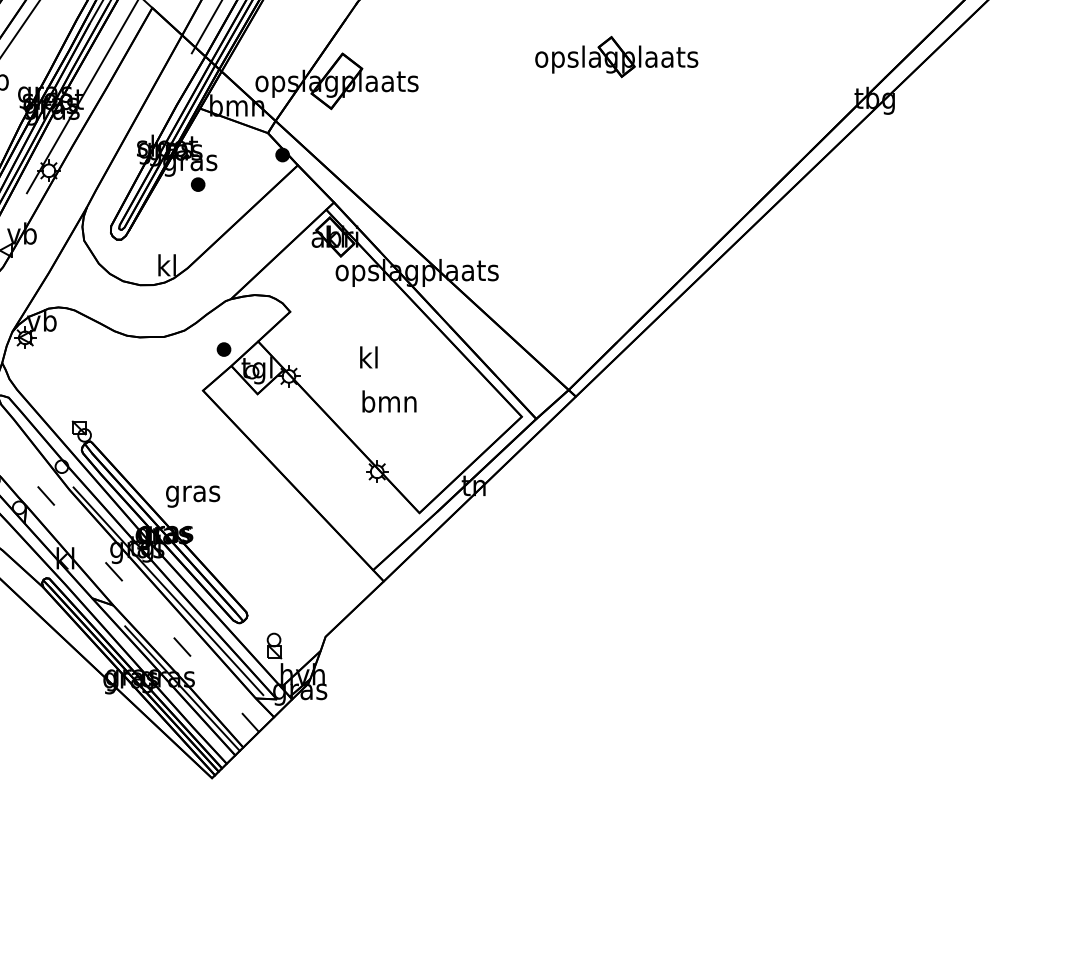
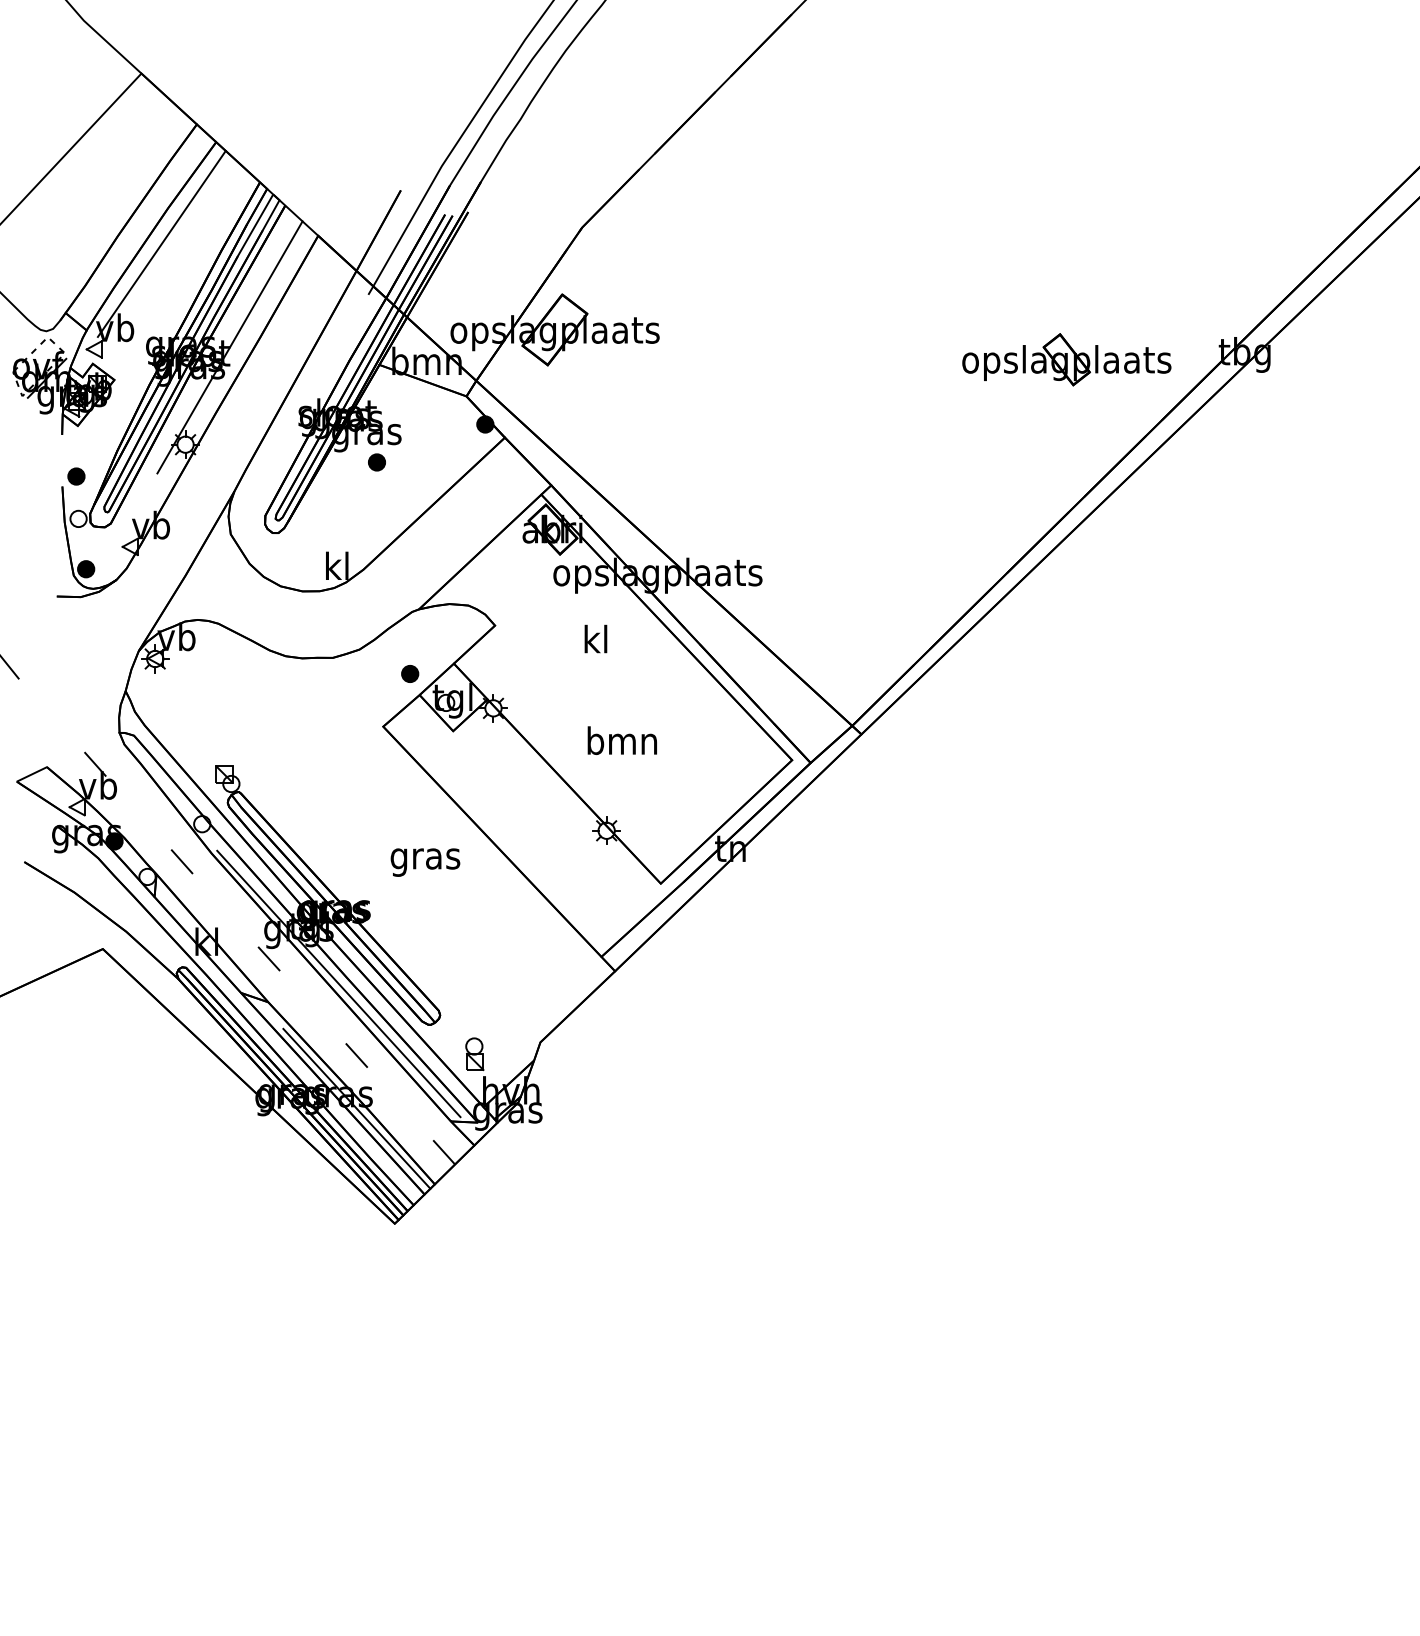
part: (616, 56) -> (1066, 359), moved
text: (368, 356) -> (595, 638), moved
text: (193, 496) -> (425, 862), moved

